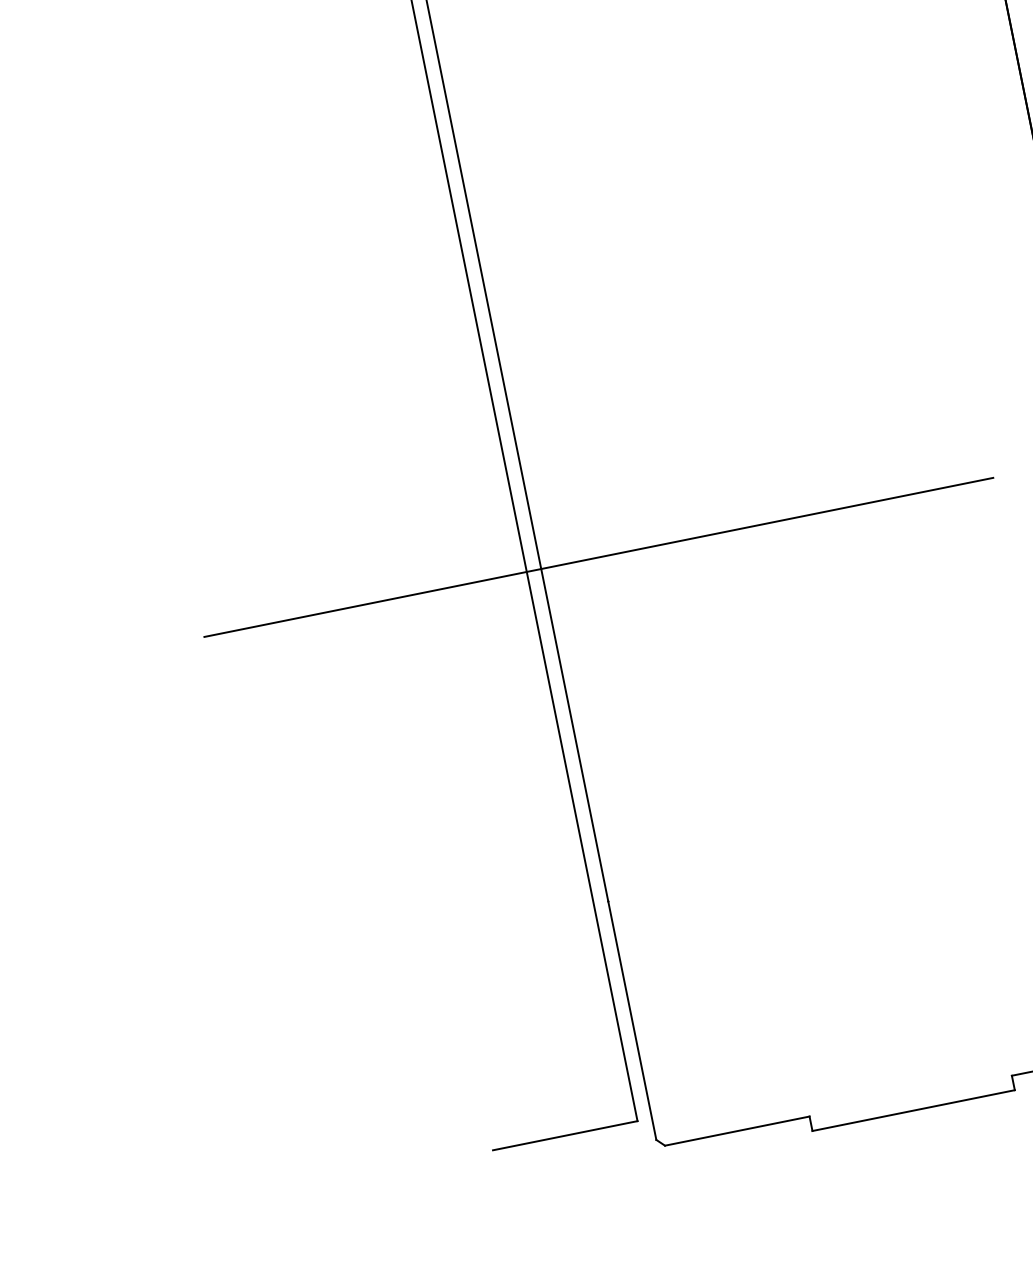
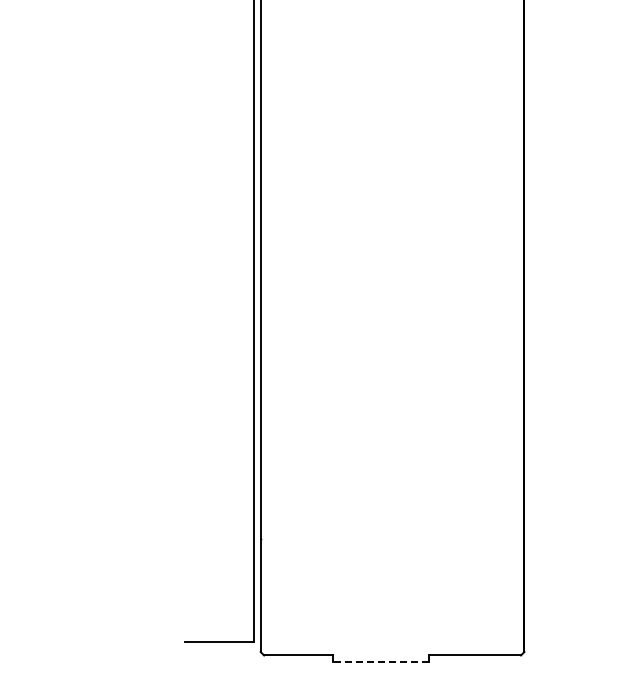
line: (597, 557) -> (287, 381), removed
line: (913, 1111) -> (380, 662), solid -> dashed

